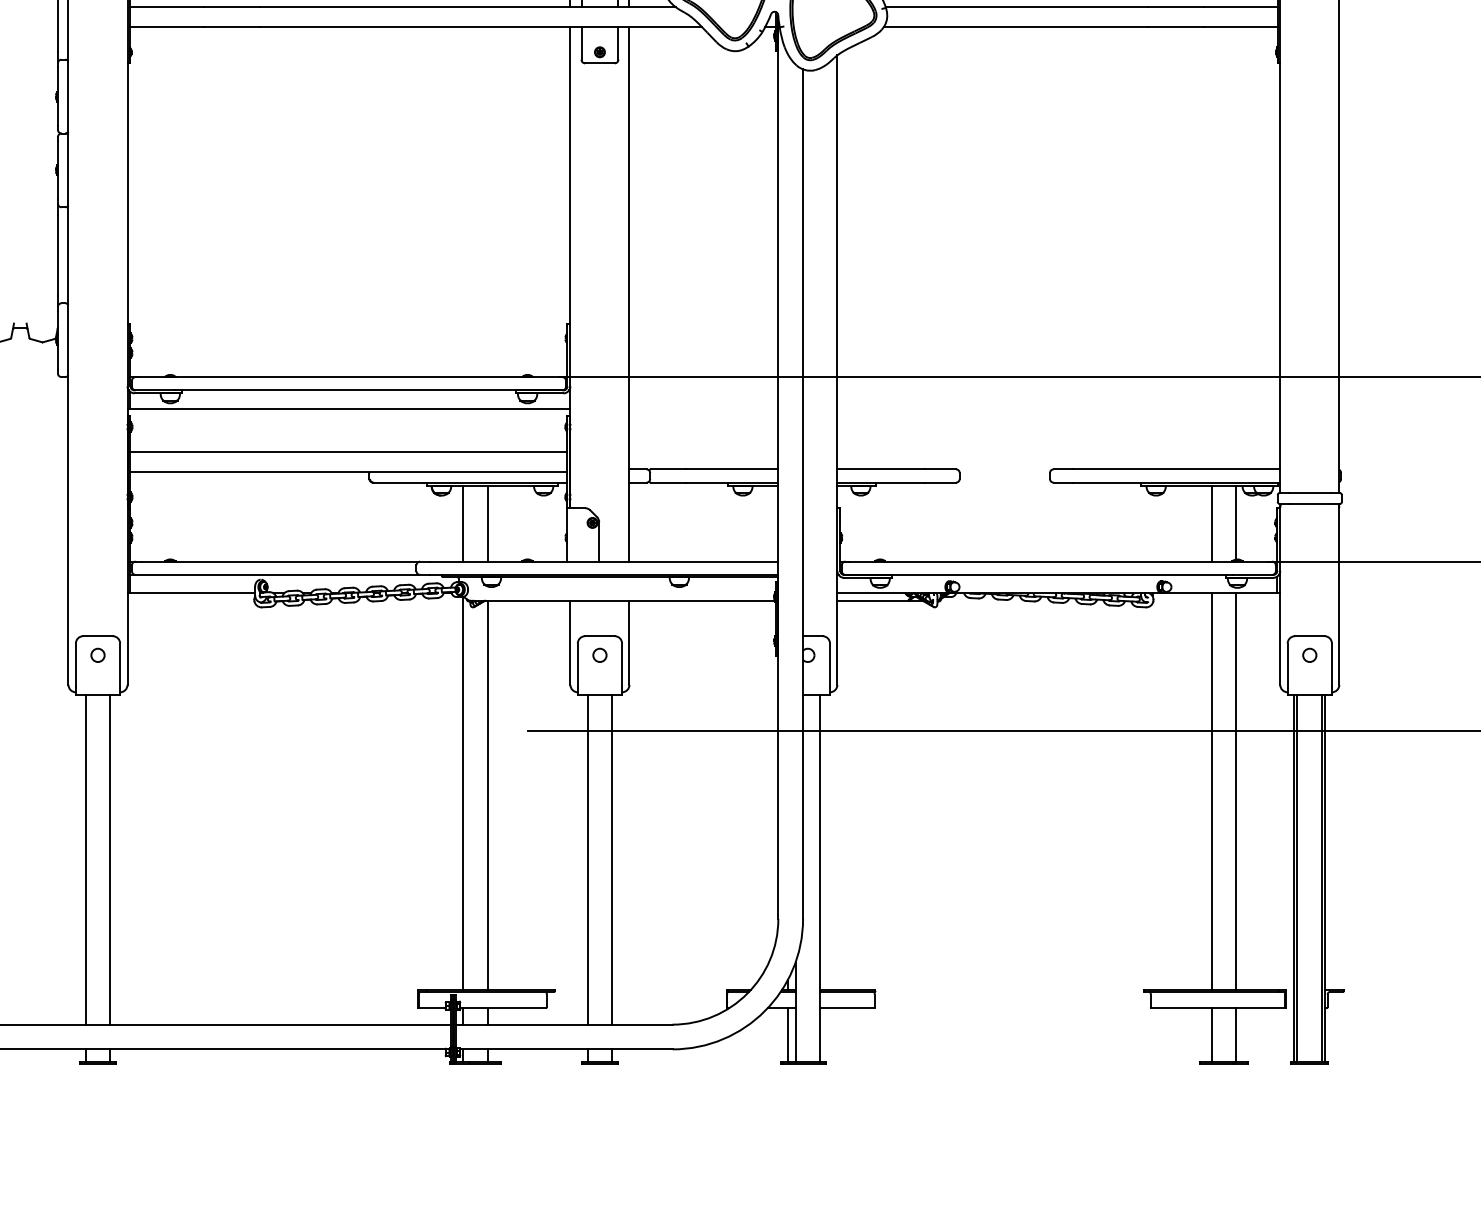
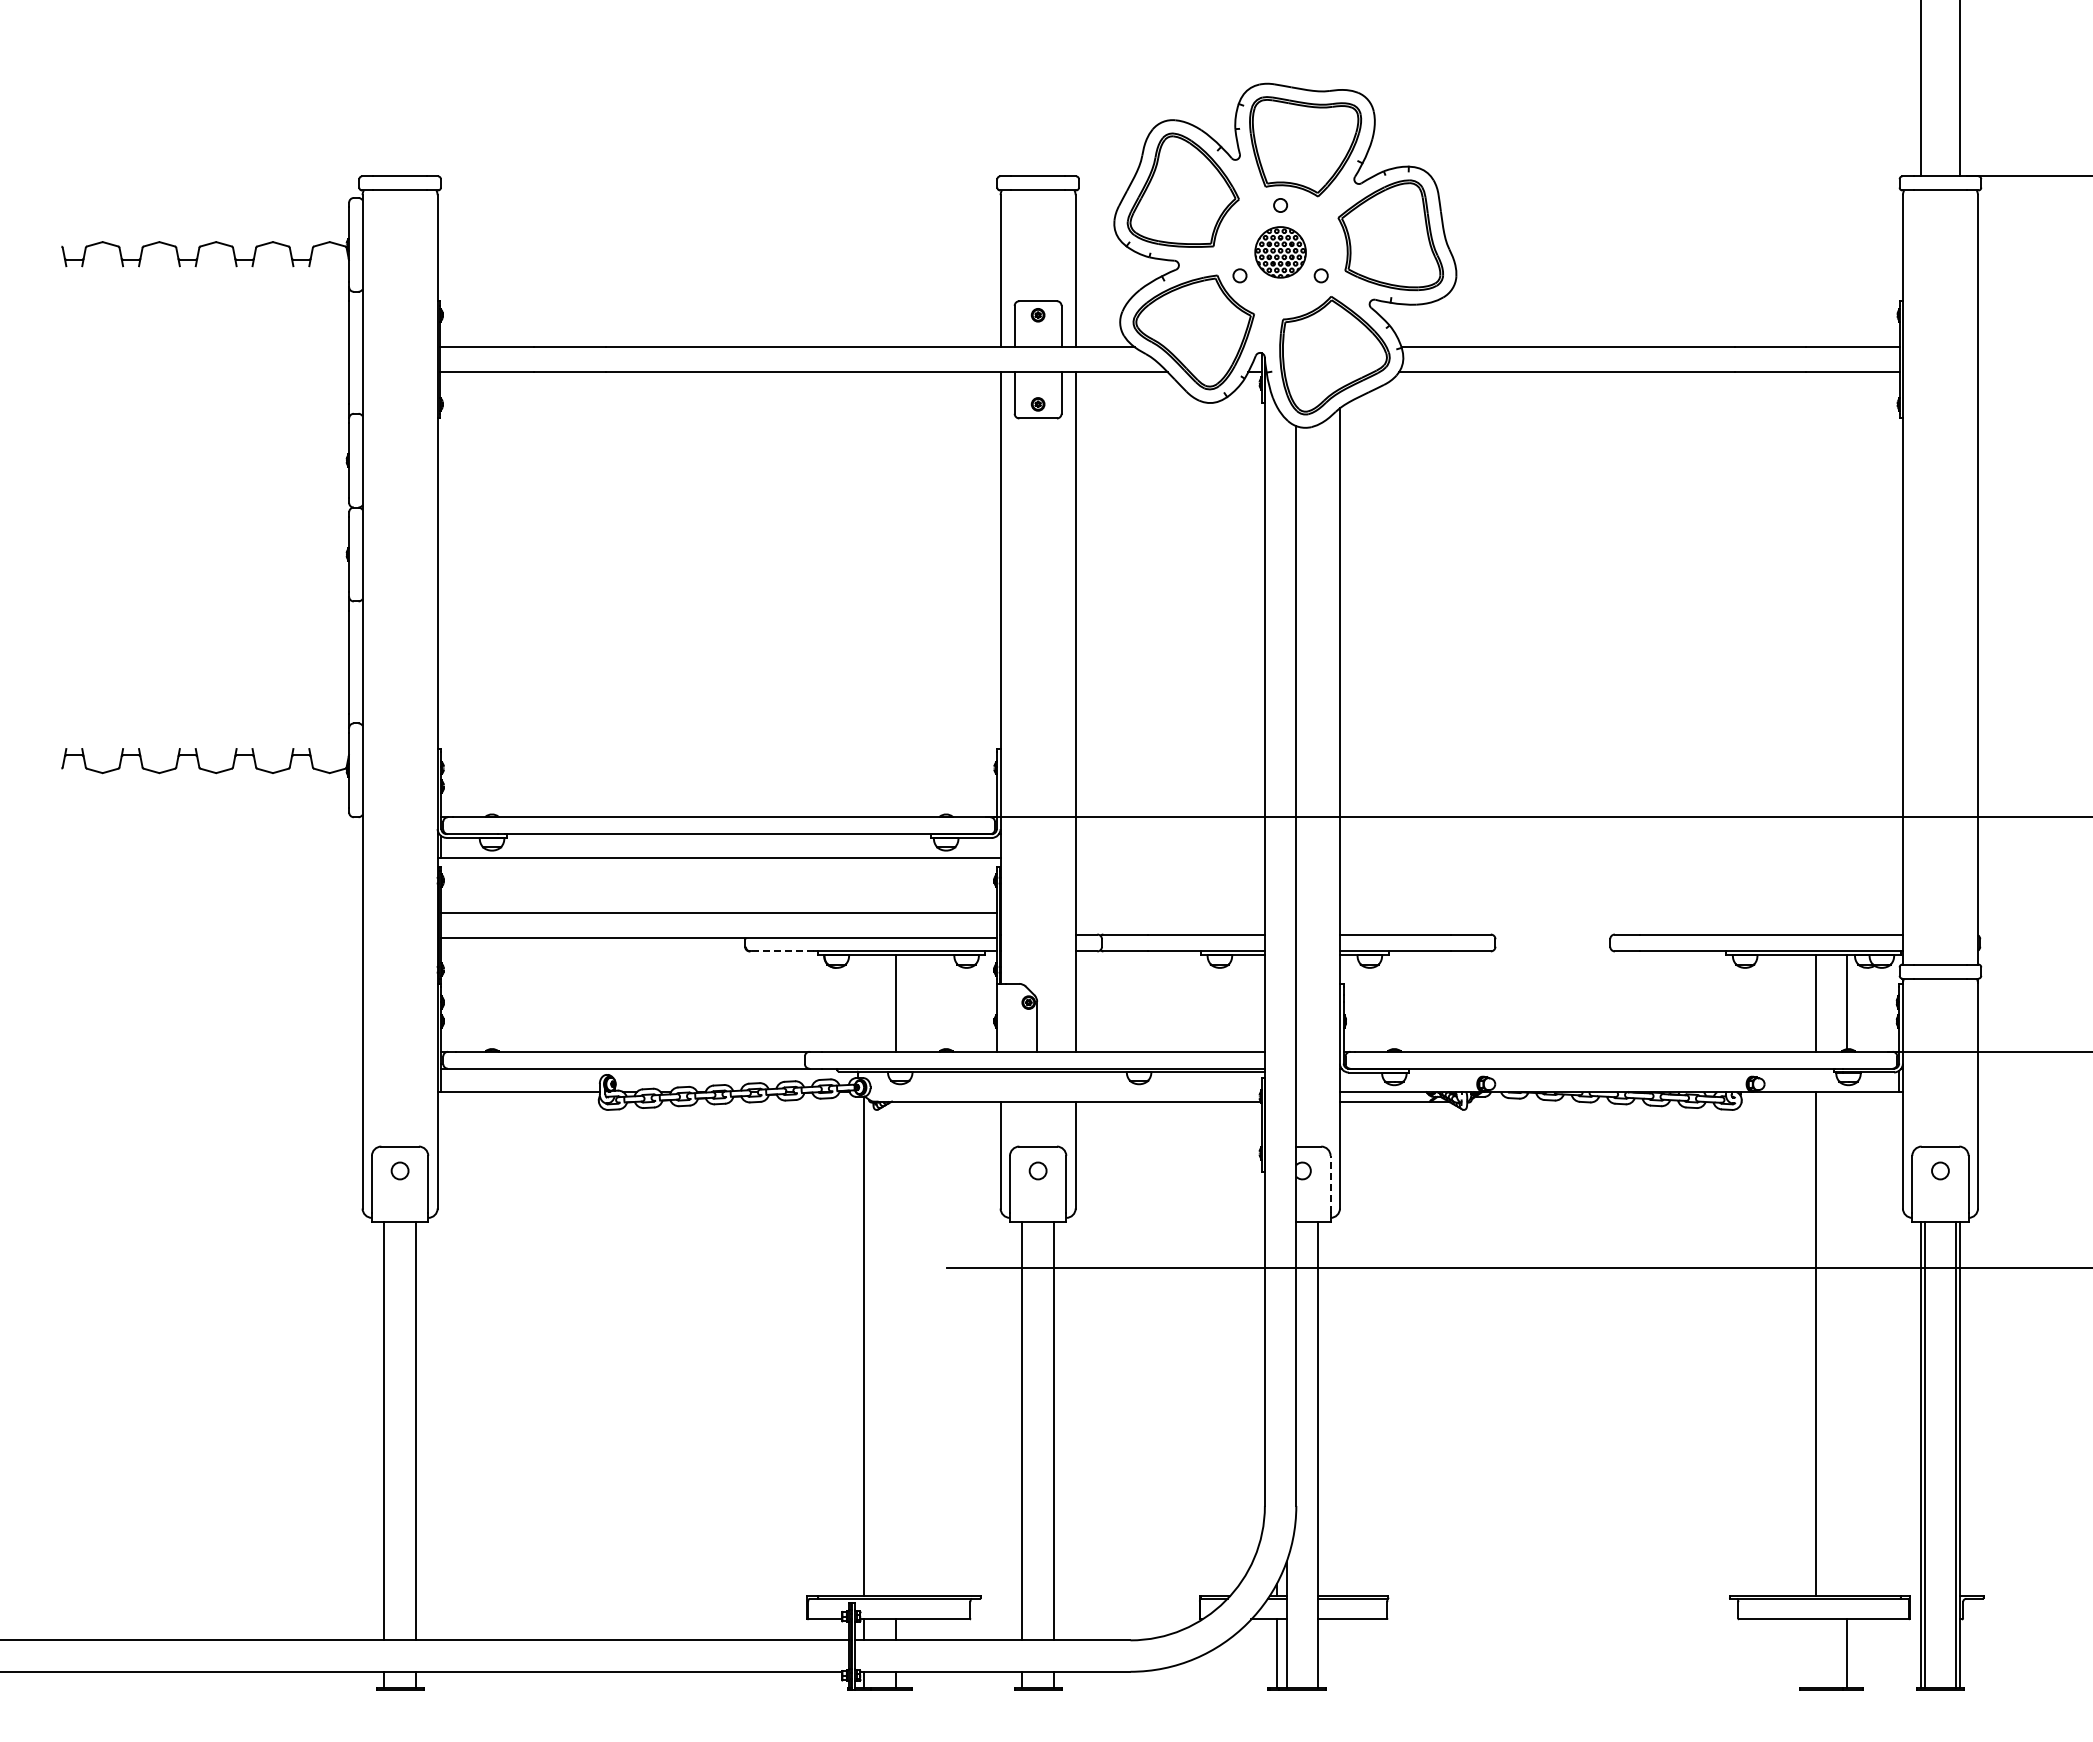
line: (398, 482) -> (782, 951), solid -> dashed
line: (463, 523) -> (864, 1003), removed
line: (829, 665) -> (1330, 1183), solid -> dashed
line: (1236, 791) -> (1847, 1344), removed
line: (487, 795) -> (895, 1348), removed
line: (1211, 1034) -> (1815, 1653), removed

